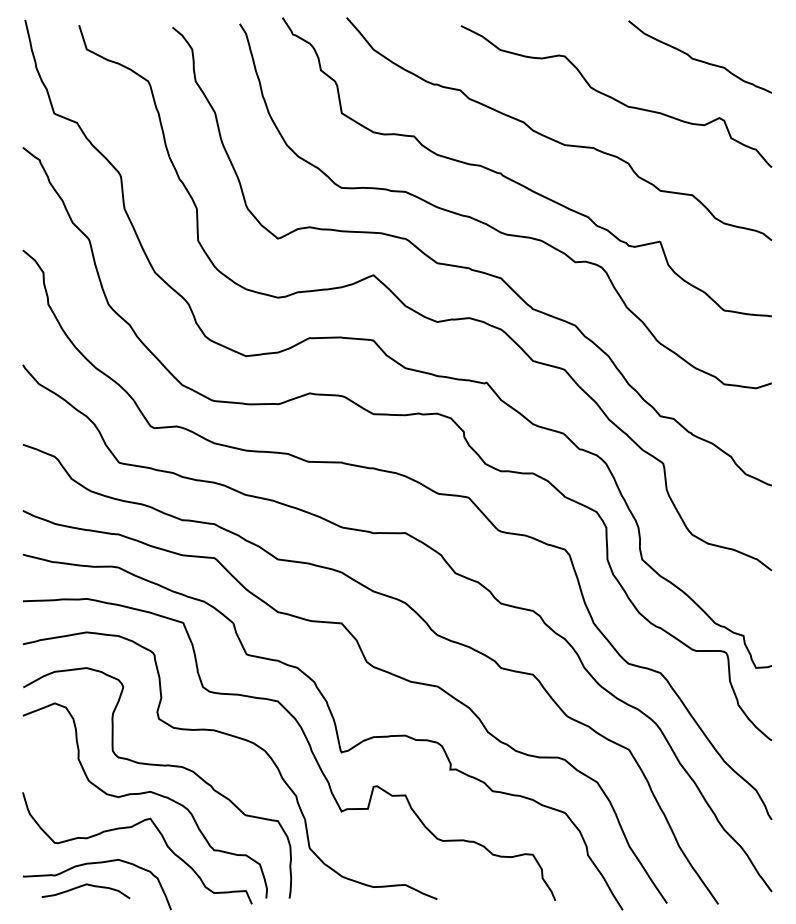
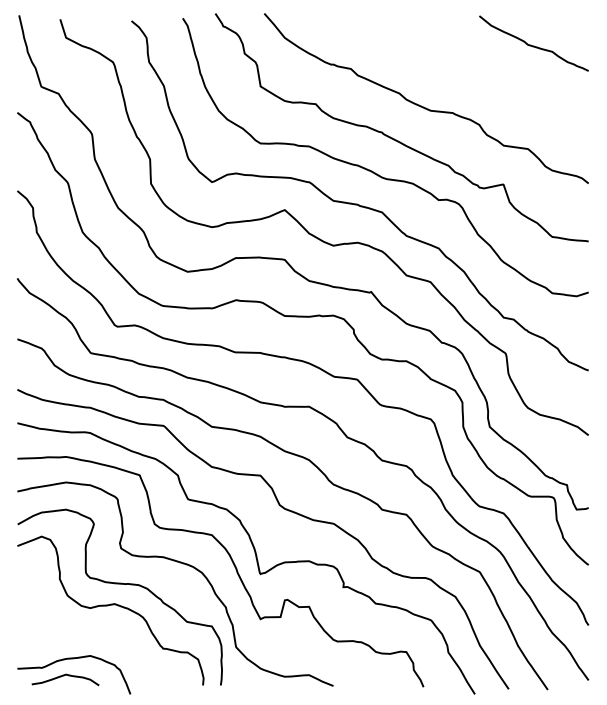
curve: (614, 97) -> (468, 74), removed
curve: (129, 829) -> (98, 632), removed

